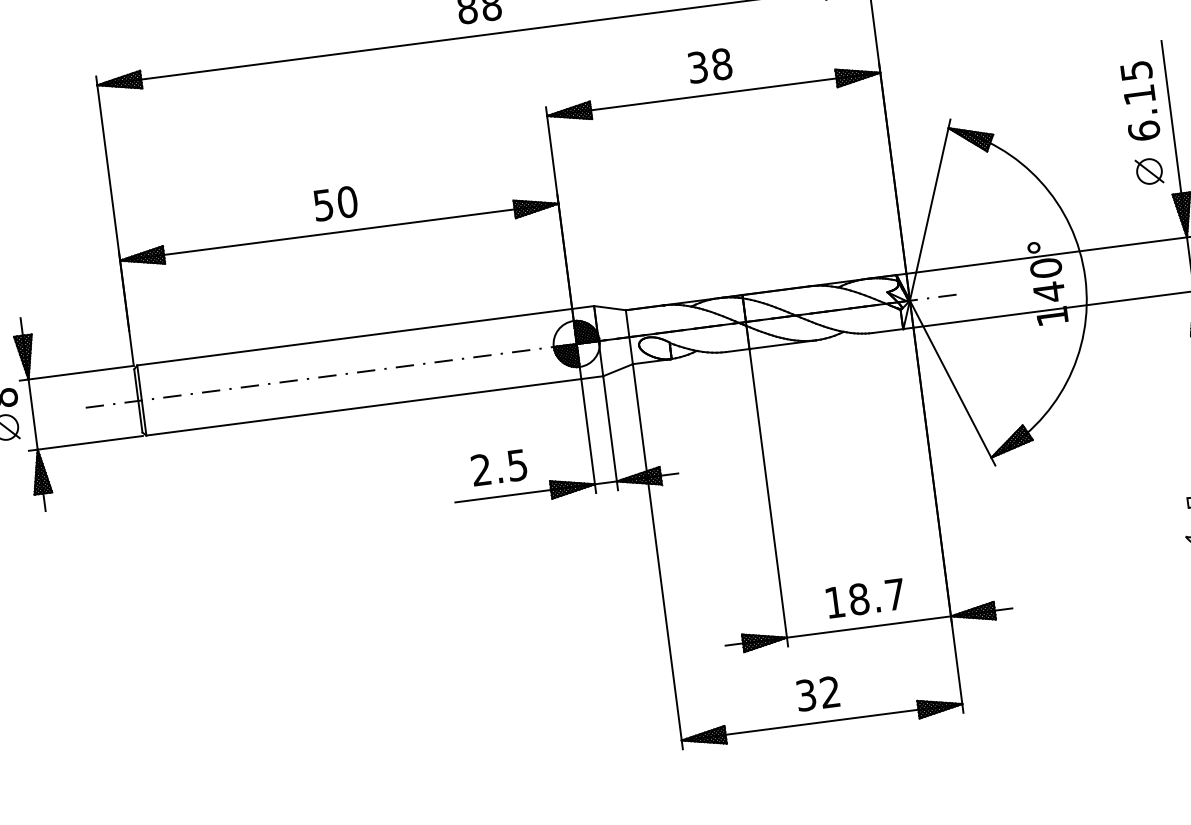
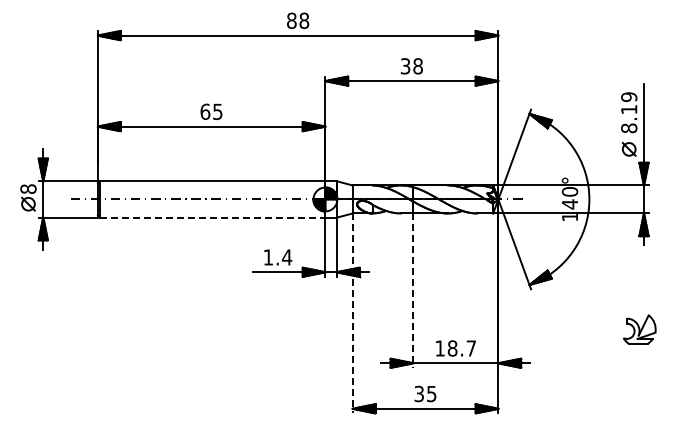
text: (1140, 100) -> (629, 112), 6.15 -> 8.19
text: (335, 203) -> (211, 111), 50 -> 65
line: (363, 407) -> (212, 217), solid -> dashed
text: (498, 467) -> (277, 257), 2.5 -> 1.4
line: (769, 499) -> (413, 291), solid -> dashed
line: (657, 556) -> (352, 313), solid -> dashed
text: (829, 691) -> (431, 393), 32 -> 35

